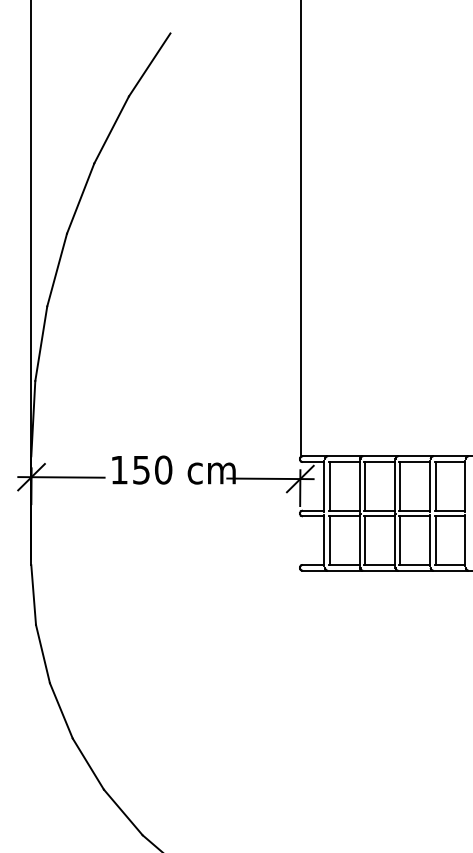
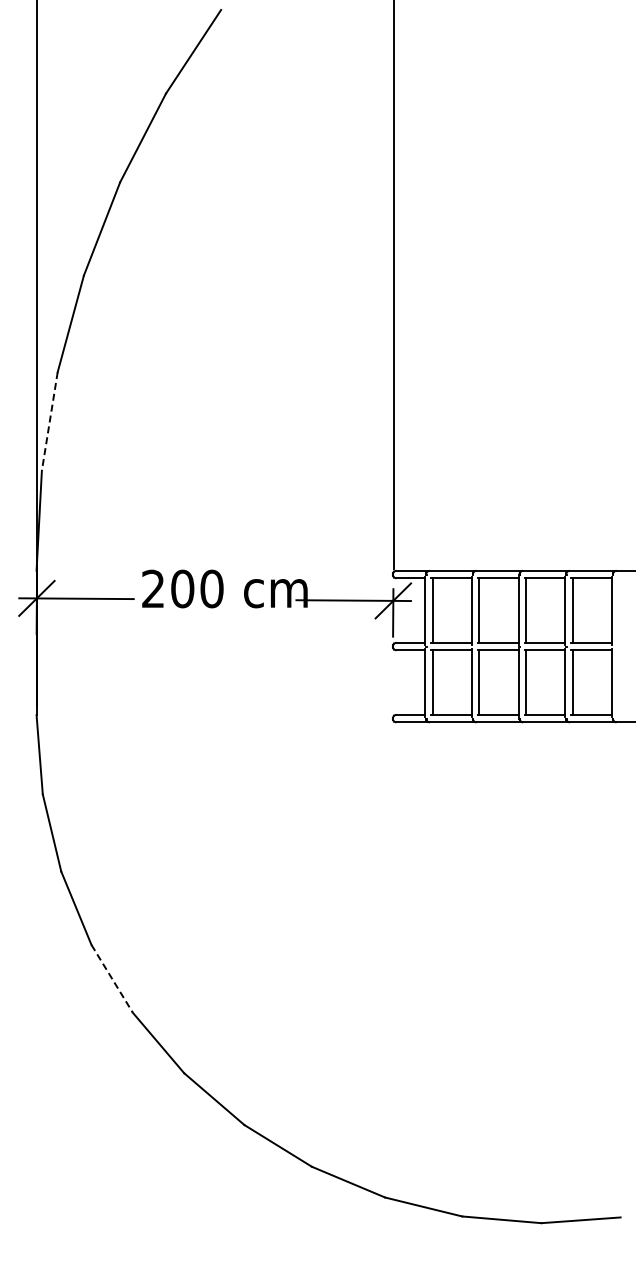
line: (41, 343) -> (49, 421), solid -> dashed
text: (130, 469) -> (168, 588), 150 -> 200
line: (88, 763) -> (112, 978), solid -> dashed

